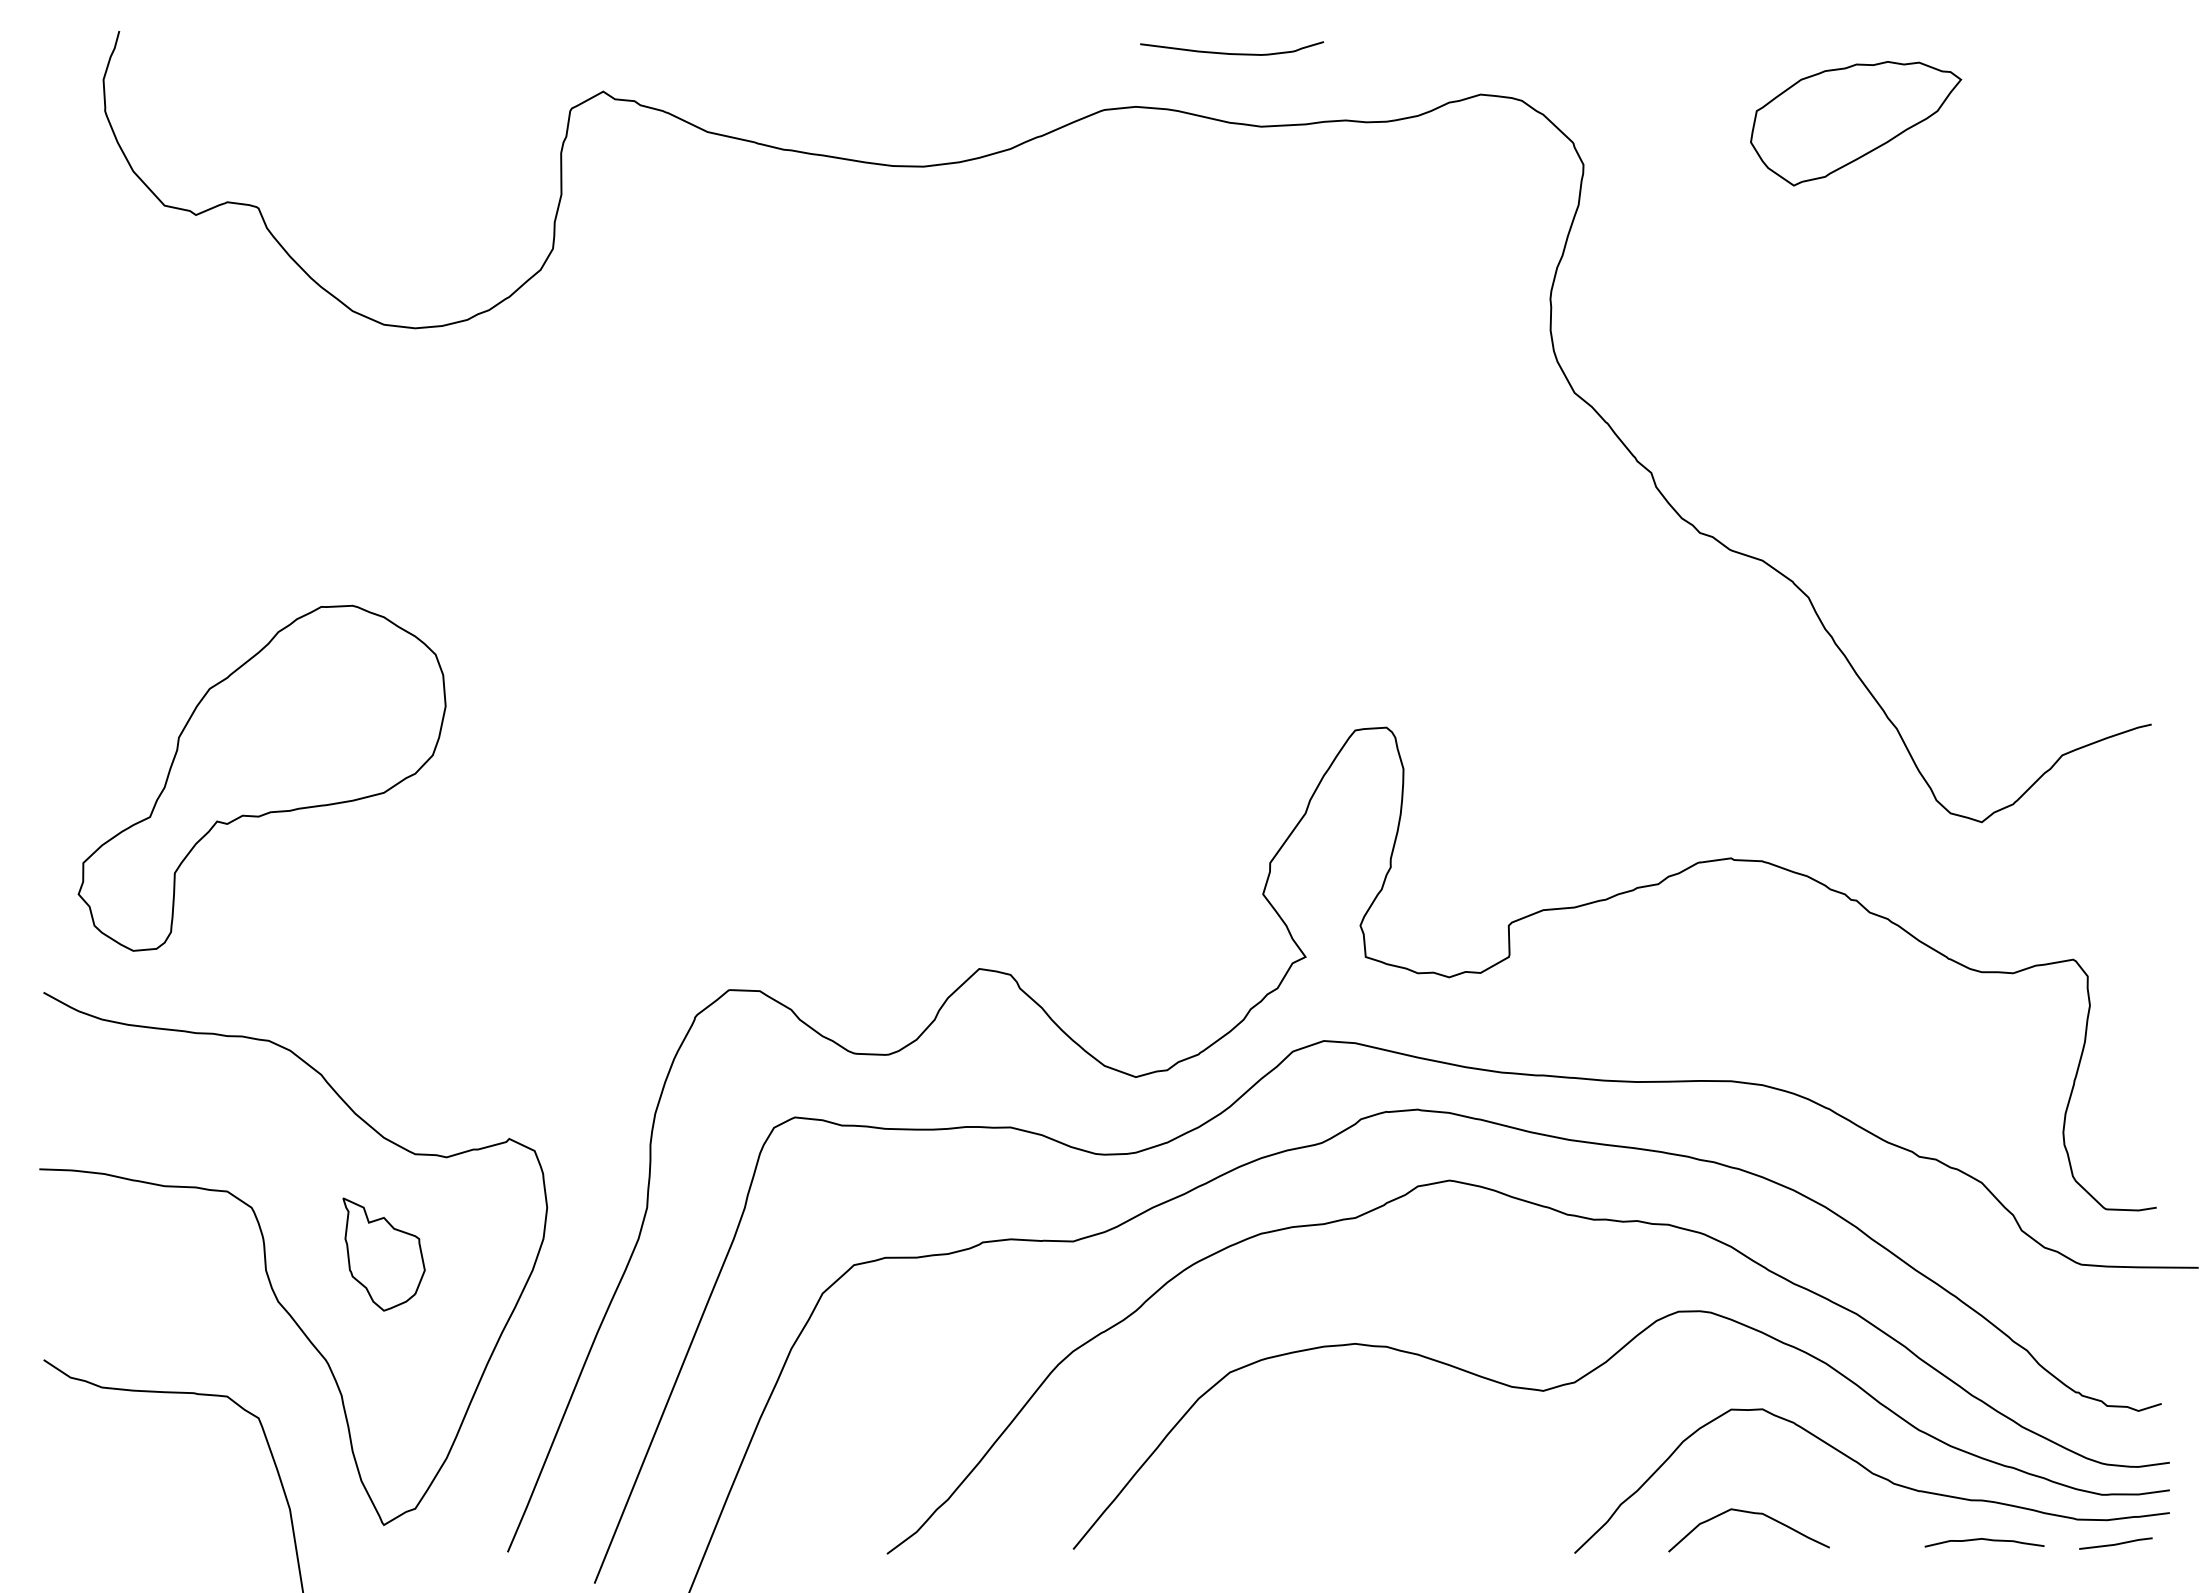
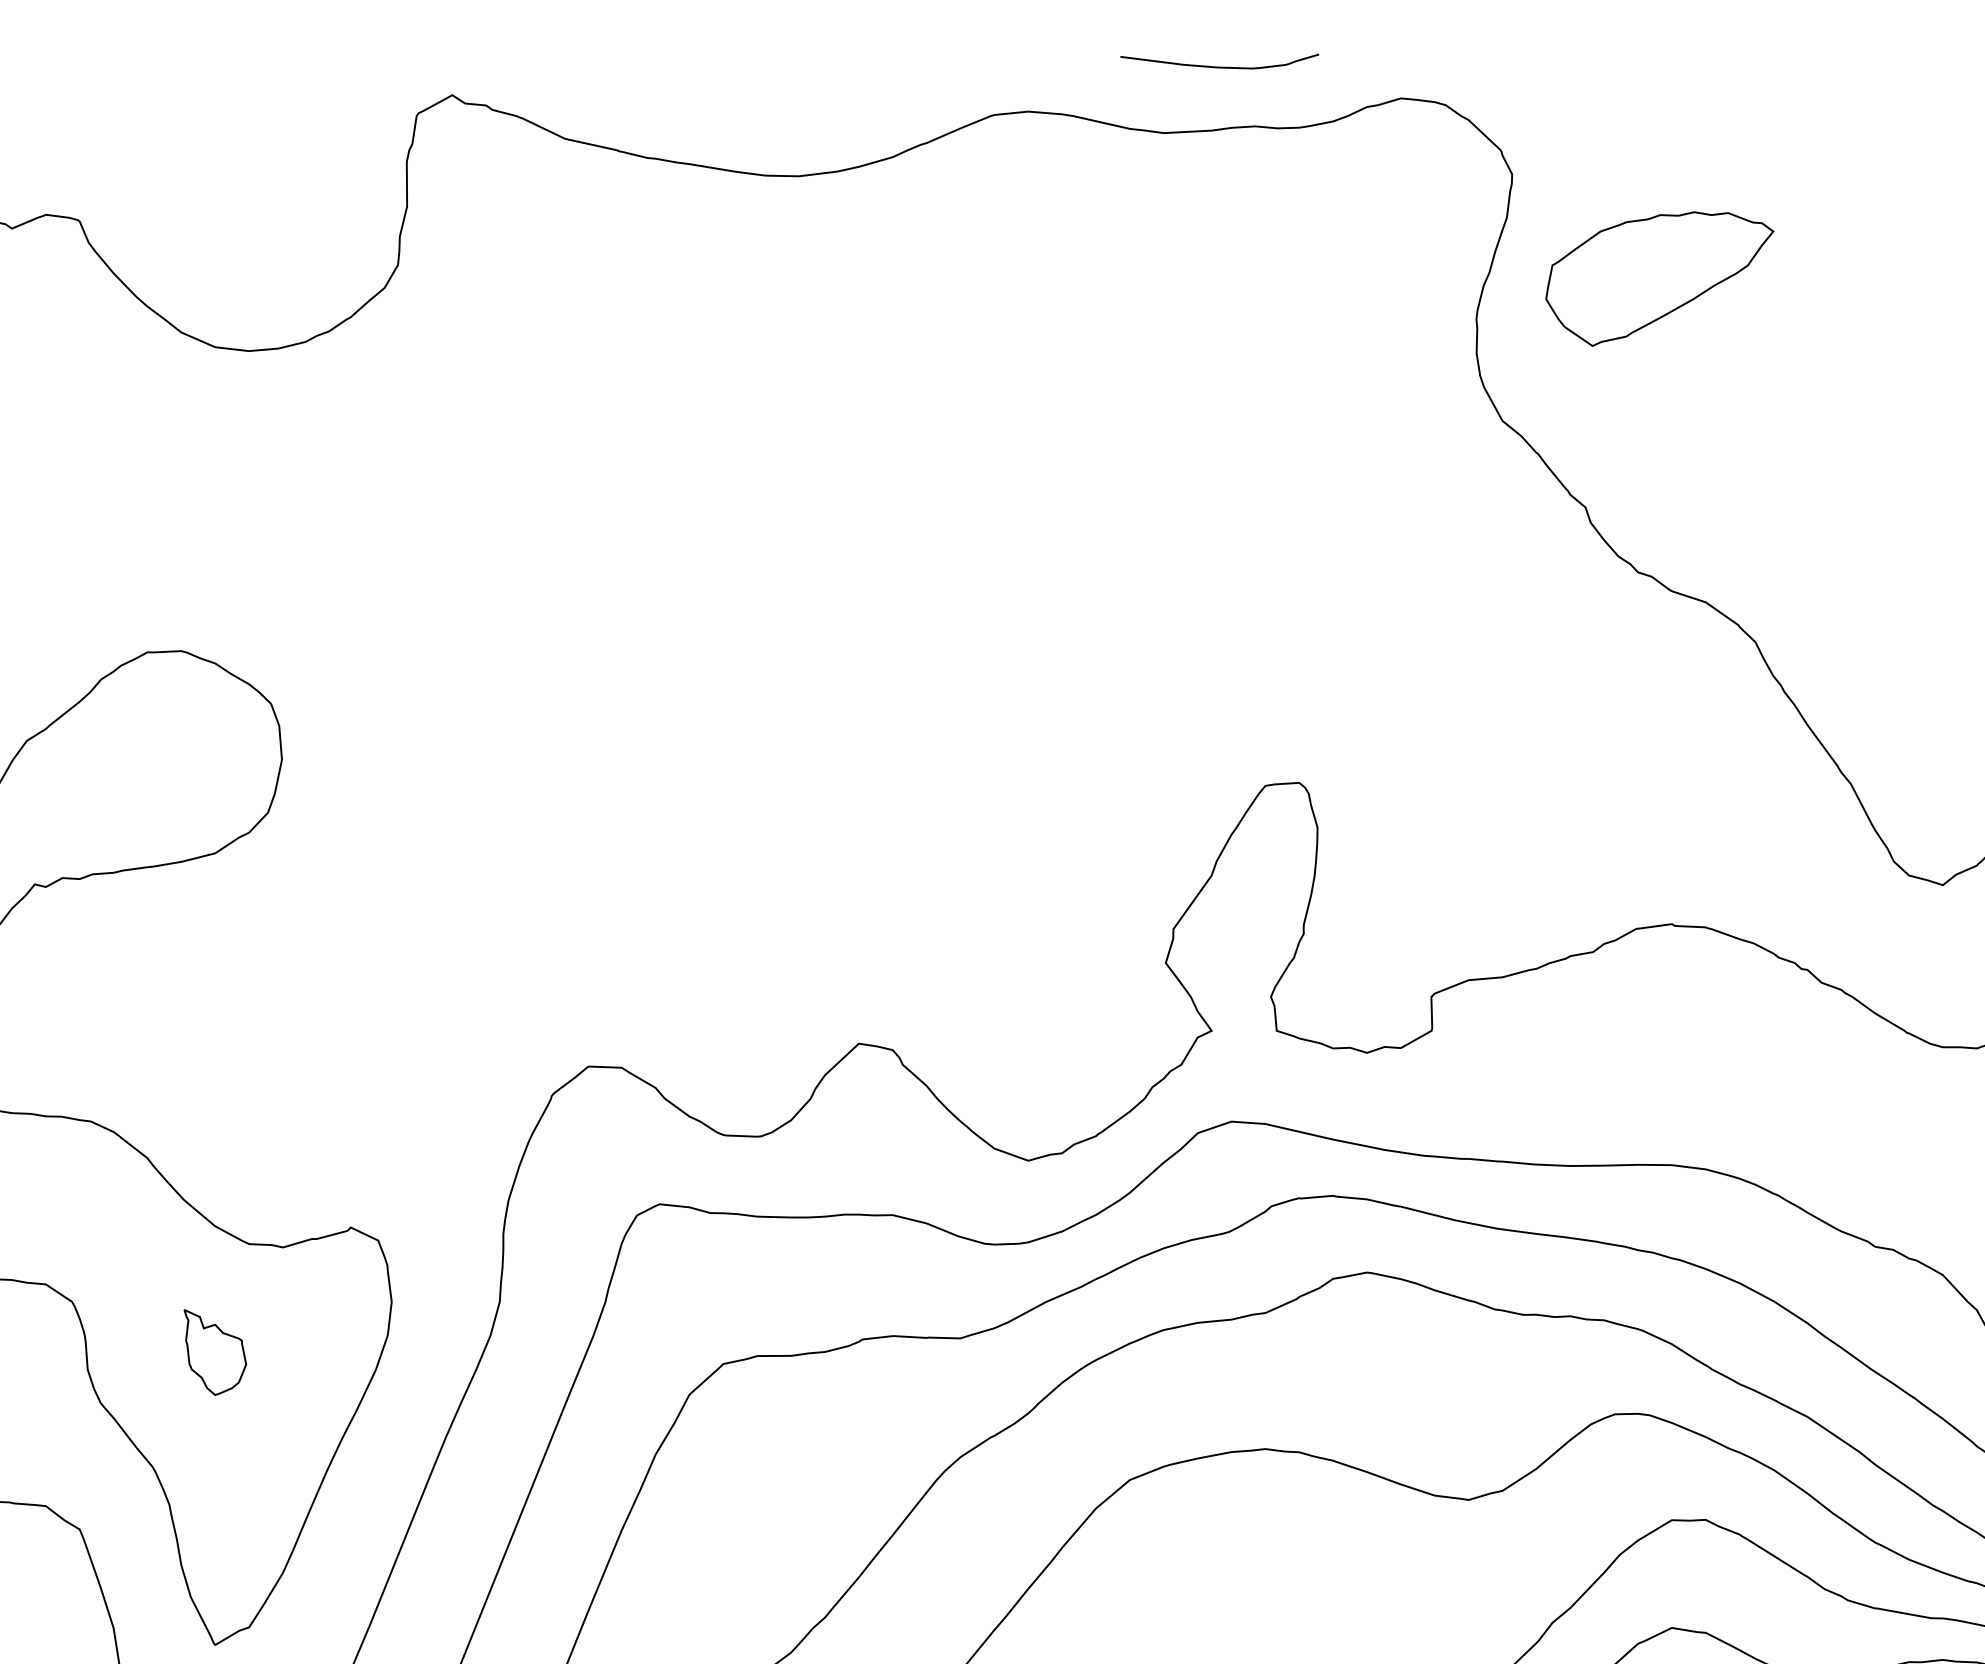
curve: (1231, 53) -> (1219, 66), moved
part: (1856, 123) -> (1660, 278), moved
part: (383, 1254) -> (214, 1352), size x0.7

